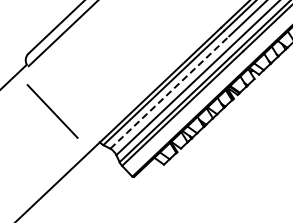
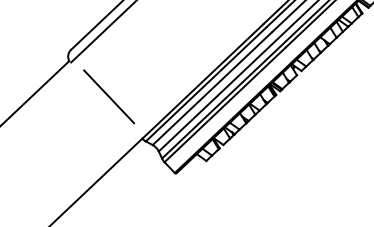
line: (170, 92) -> (212, 88), dashed -> solid
line: (53, 111) -> (109, 96), moved

